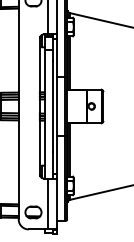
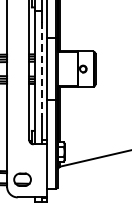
line: (52, 106) -> (42, 69), solid -> dashed
line: (48, 203) -> (38, 170), removed

